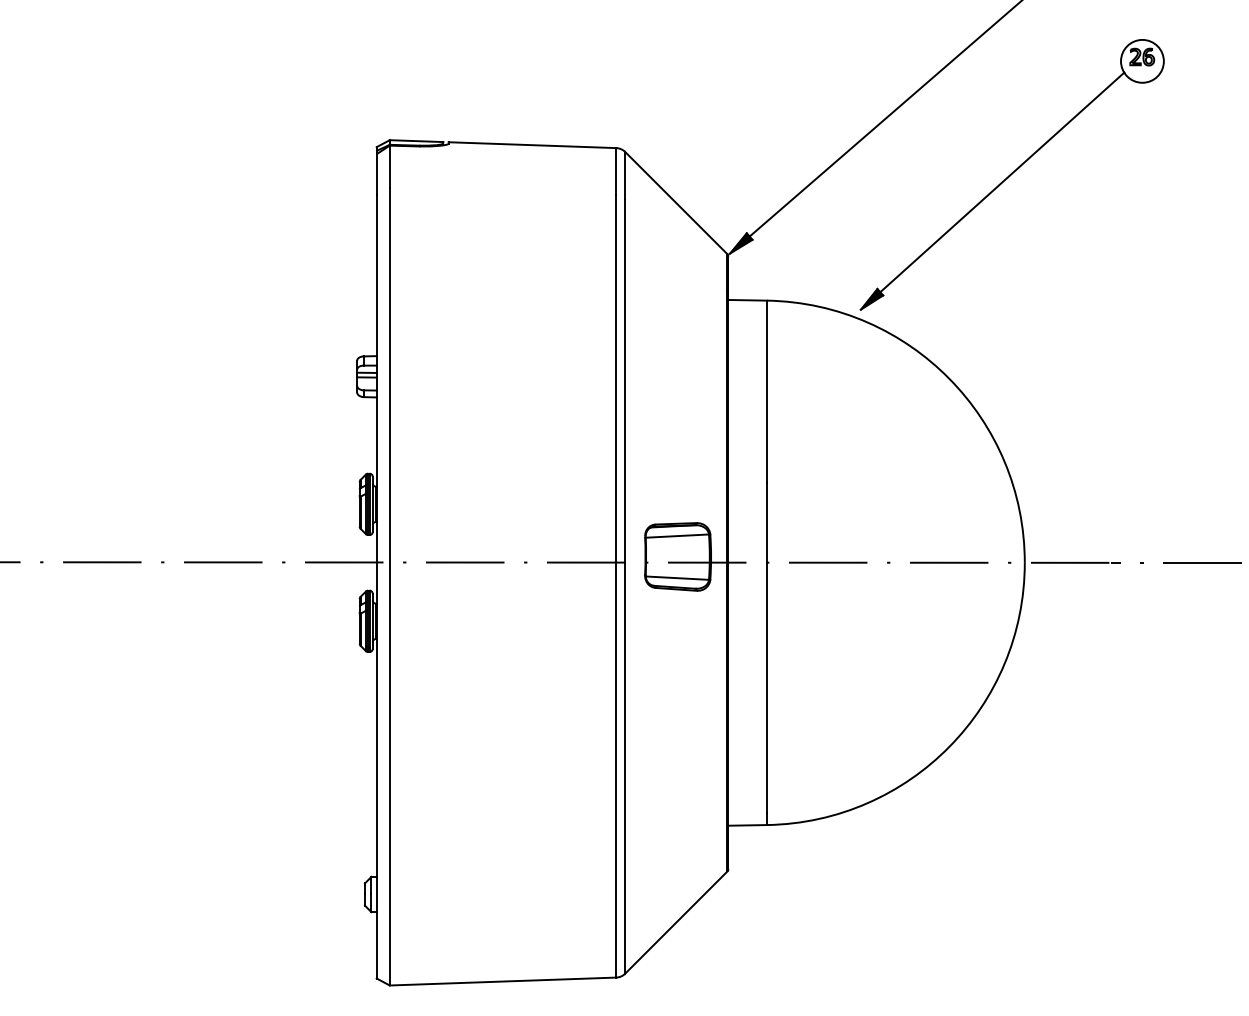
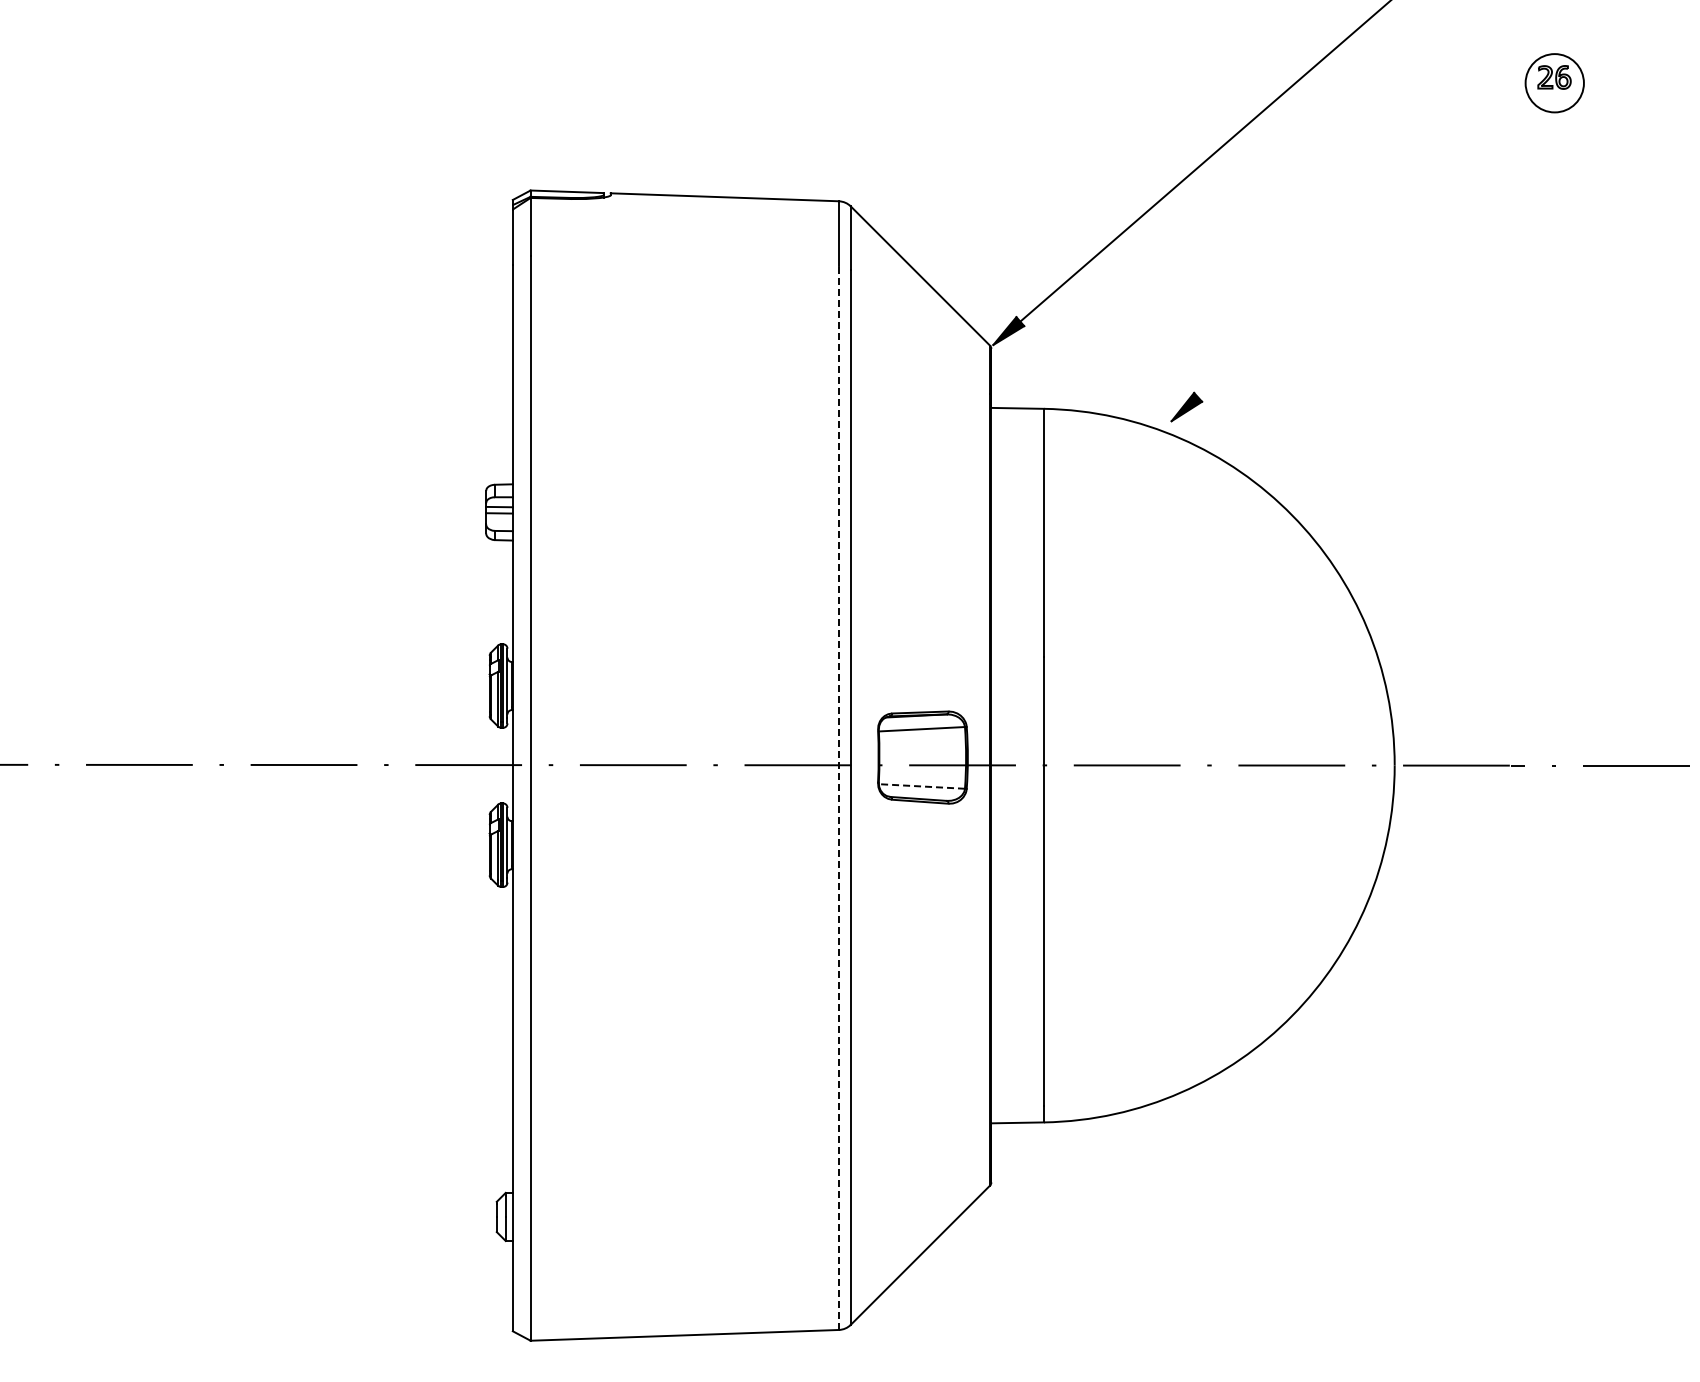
line: (1002, 182) -> (1364, 247), removed
line: (677, 578) -> (921, 786), solid -> dashed
line: (616, 586) -> (838, 797), solid -> dashed

